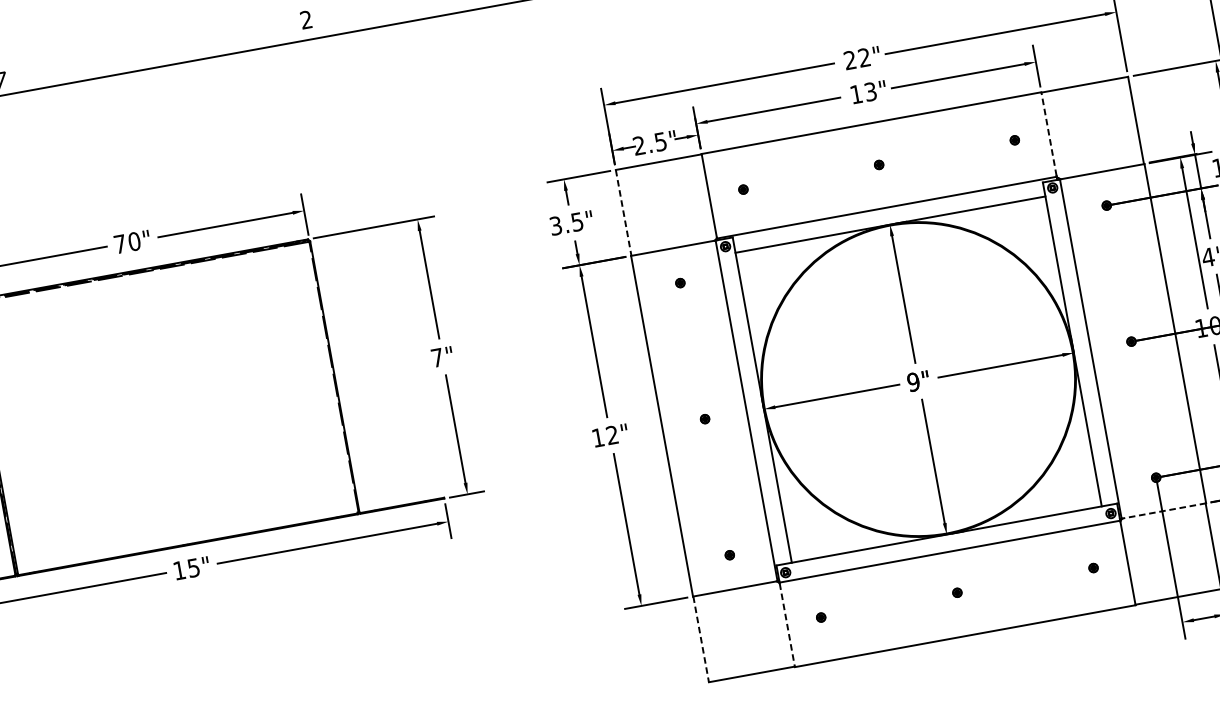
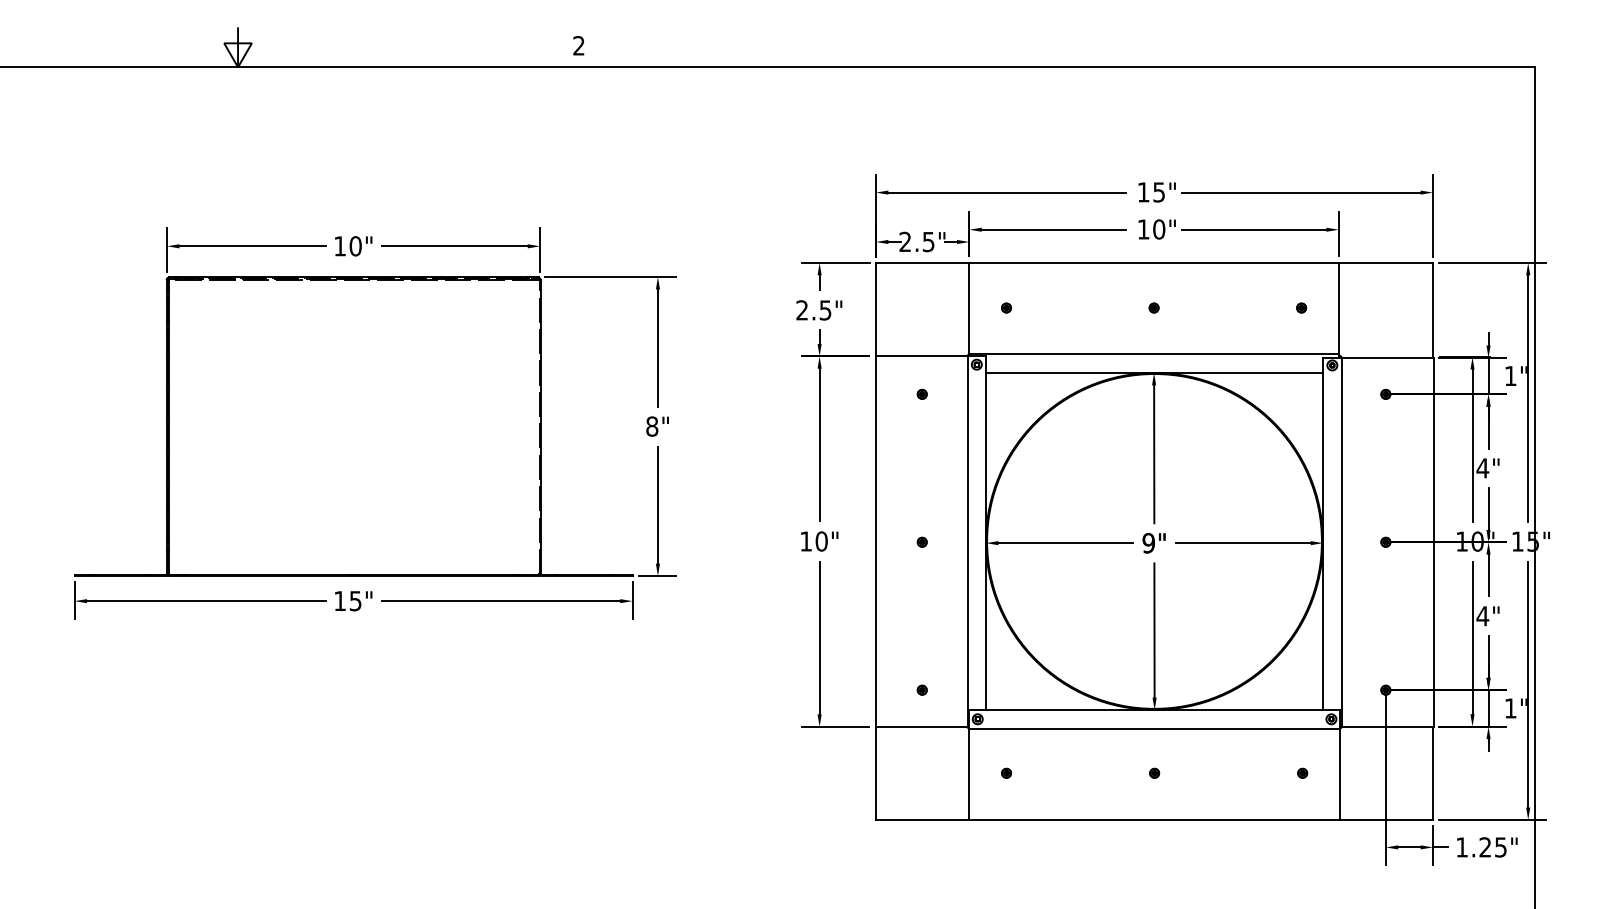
text: (856, 59) -> (1150, 192), 22" -> 15"
text: (870, 91) -> (1159, 229), 13" -> 10"
line: (1048, 133) -> (1338, 307), dashed -> solid
line: (624, 212) -> (876, 309), dashed -> solid
text: (556, 225) -> (802, 310), 3.5" -> 2.5"
text: (119, 244) -> (339, 246), 70" -> 10"
text: (437, 357) -> (652, 426), 7" -> 8"
text: (612, 435) -> (821, 541), 12" -> 10"
line: (1163, 510) -> (1387, 726), dashed -> solid
line: (787, 625) -> (969, 775), dashed -> solid
line: (701, 639) -> (876, 773), dashed -> solid

